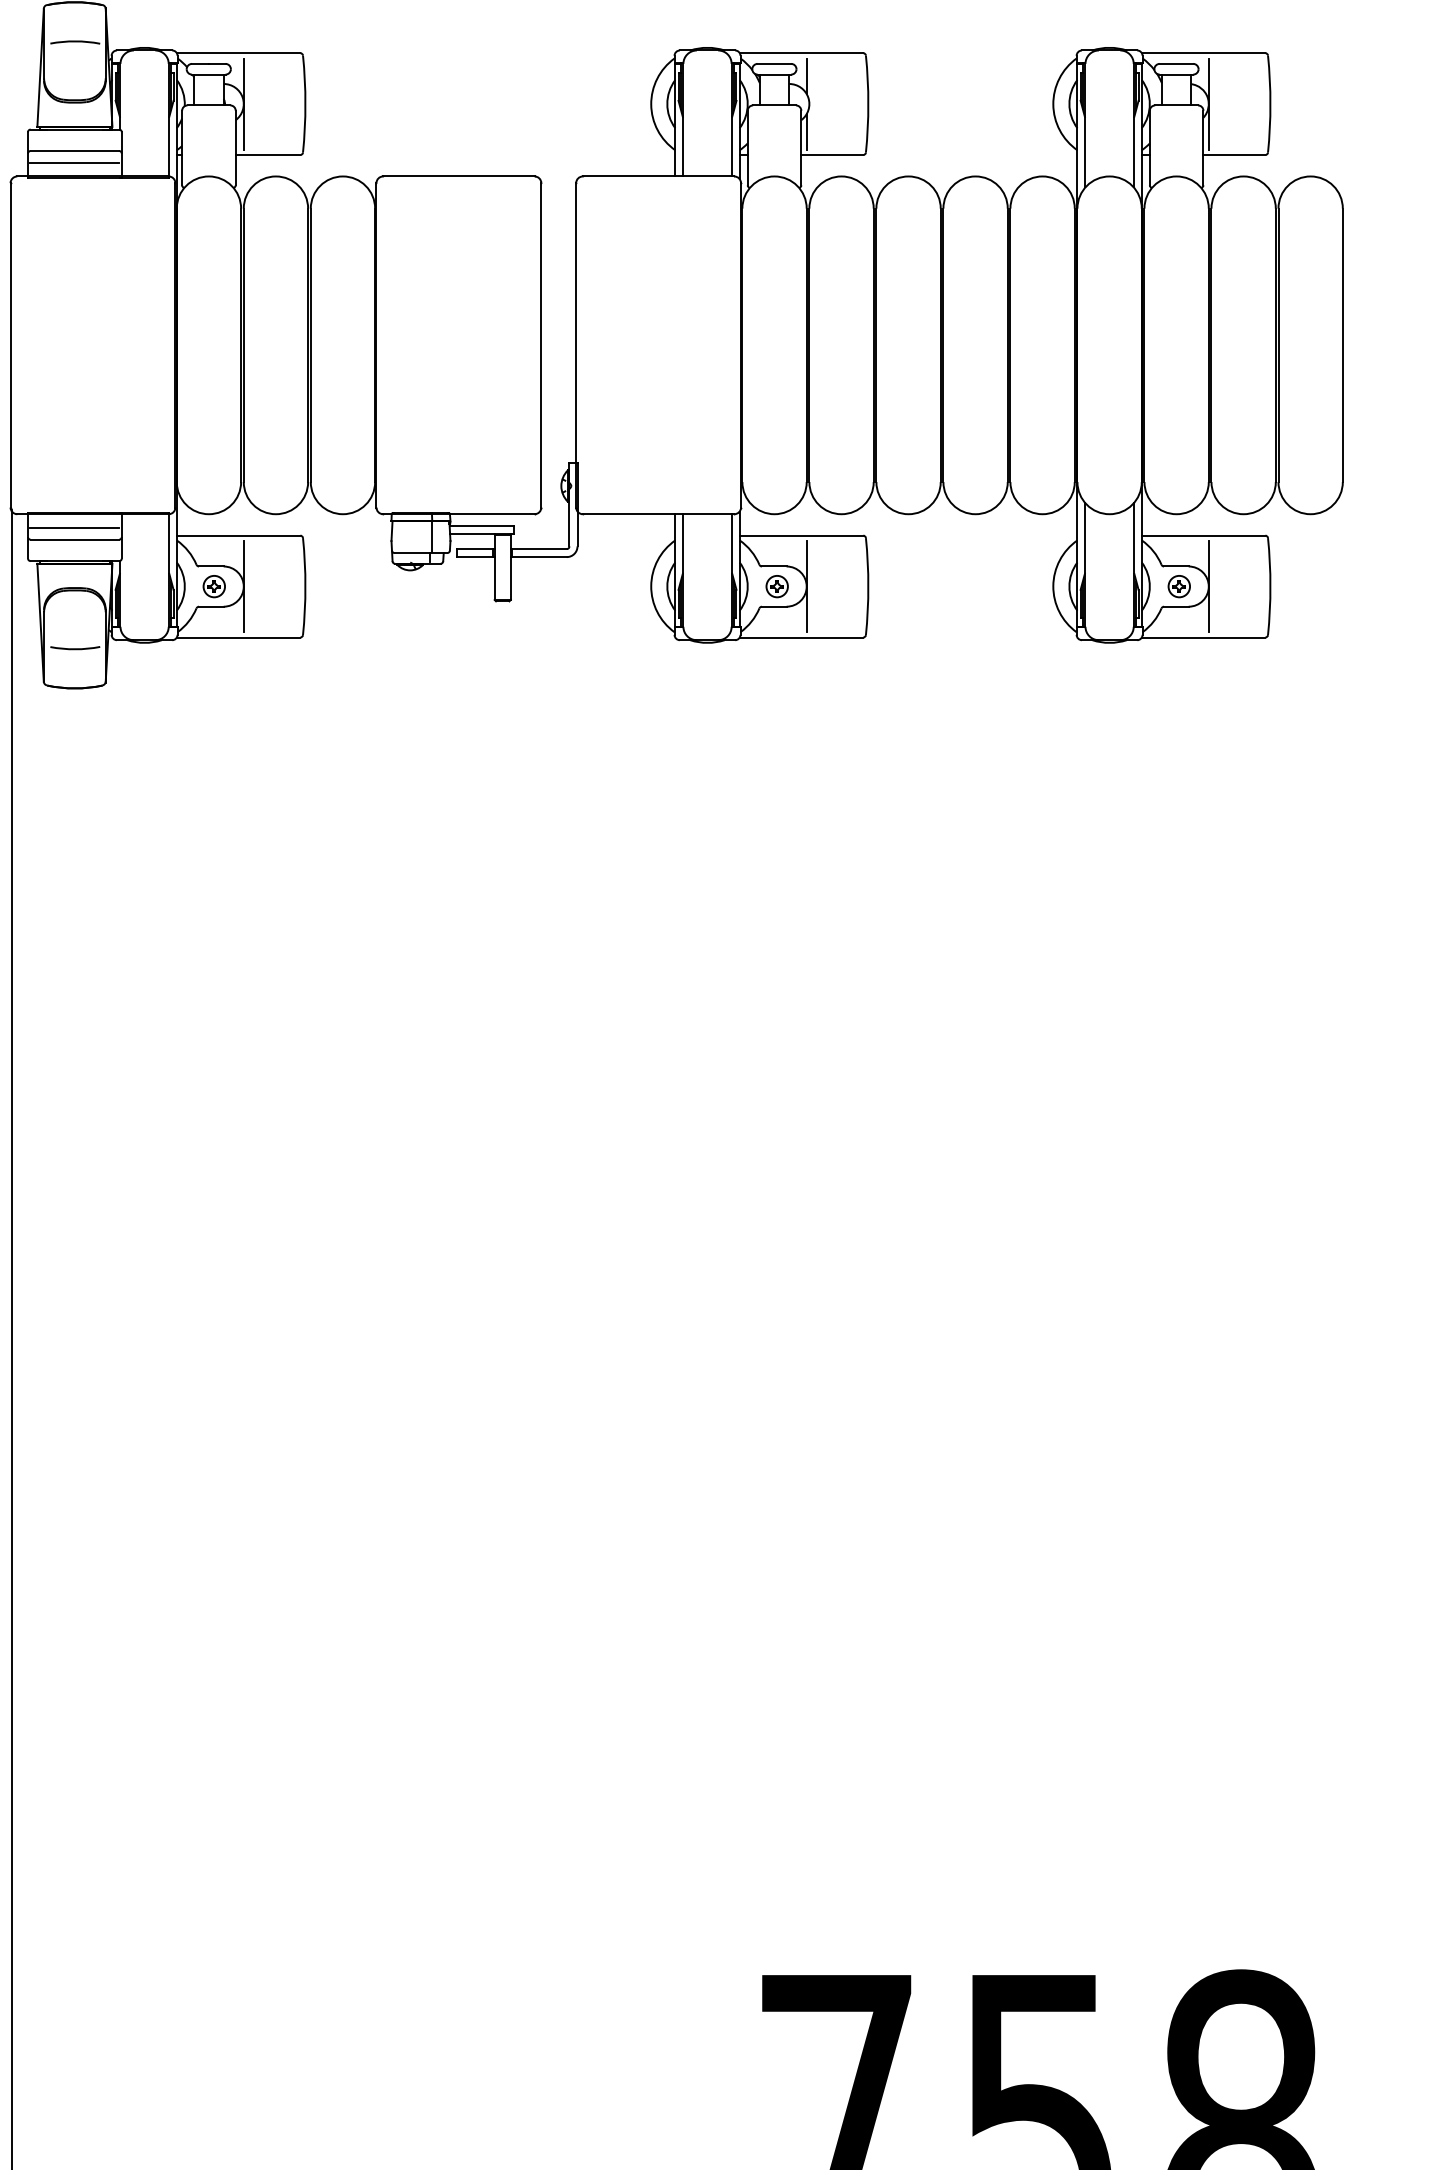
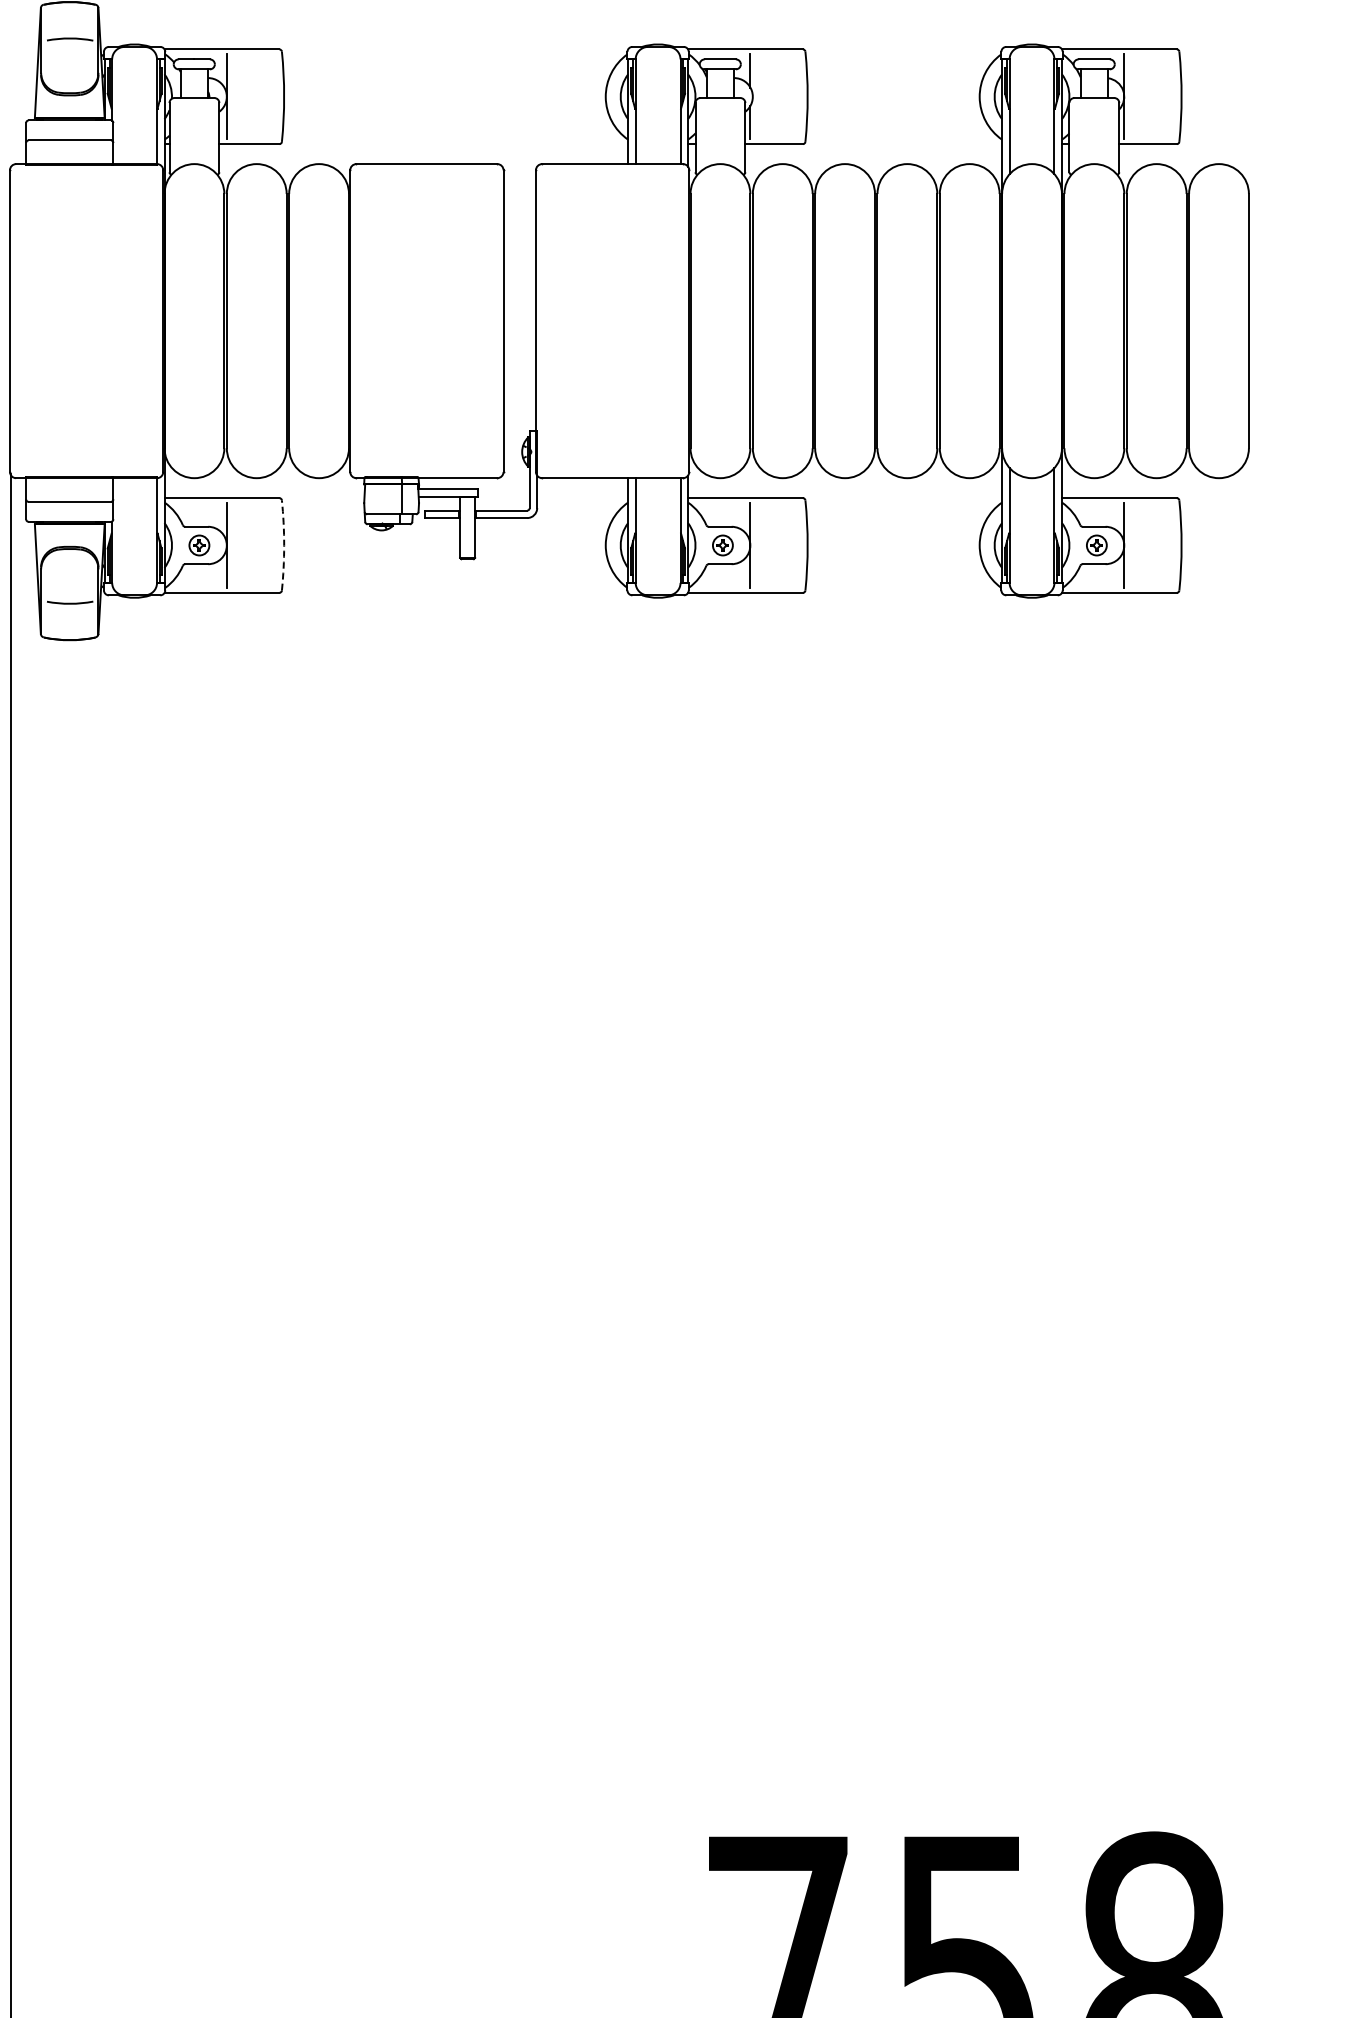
line: (74, 162) -> (69, 151), removed
line: (74, 527) -> (69, 490), removed
arc: (305, 586) -> (284, 545), solid -> dashed

